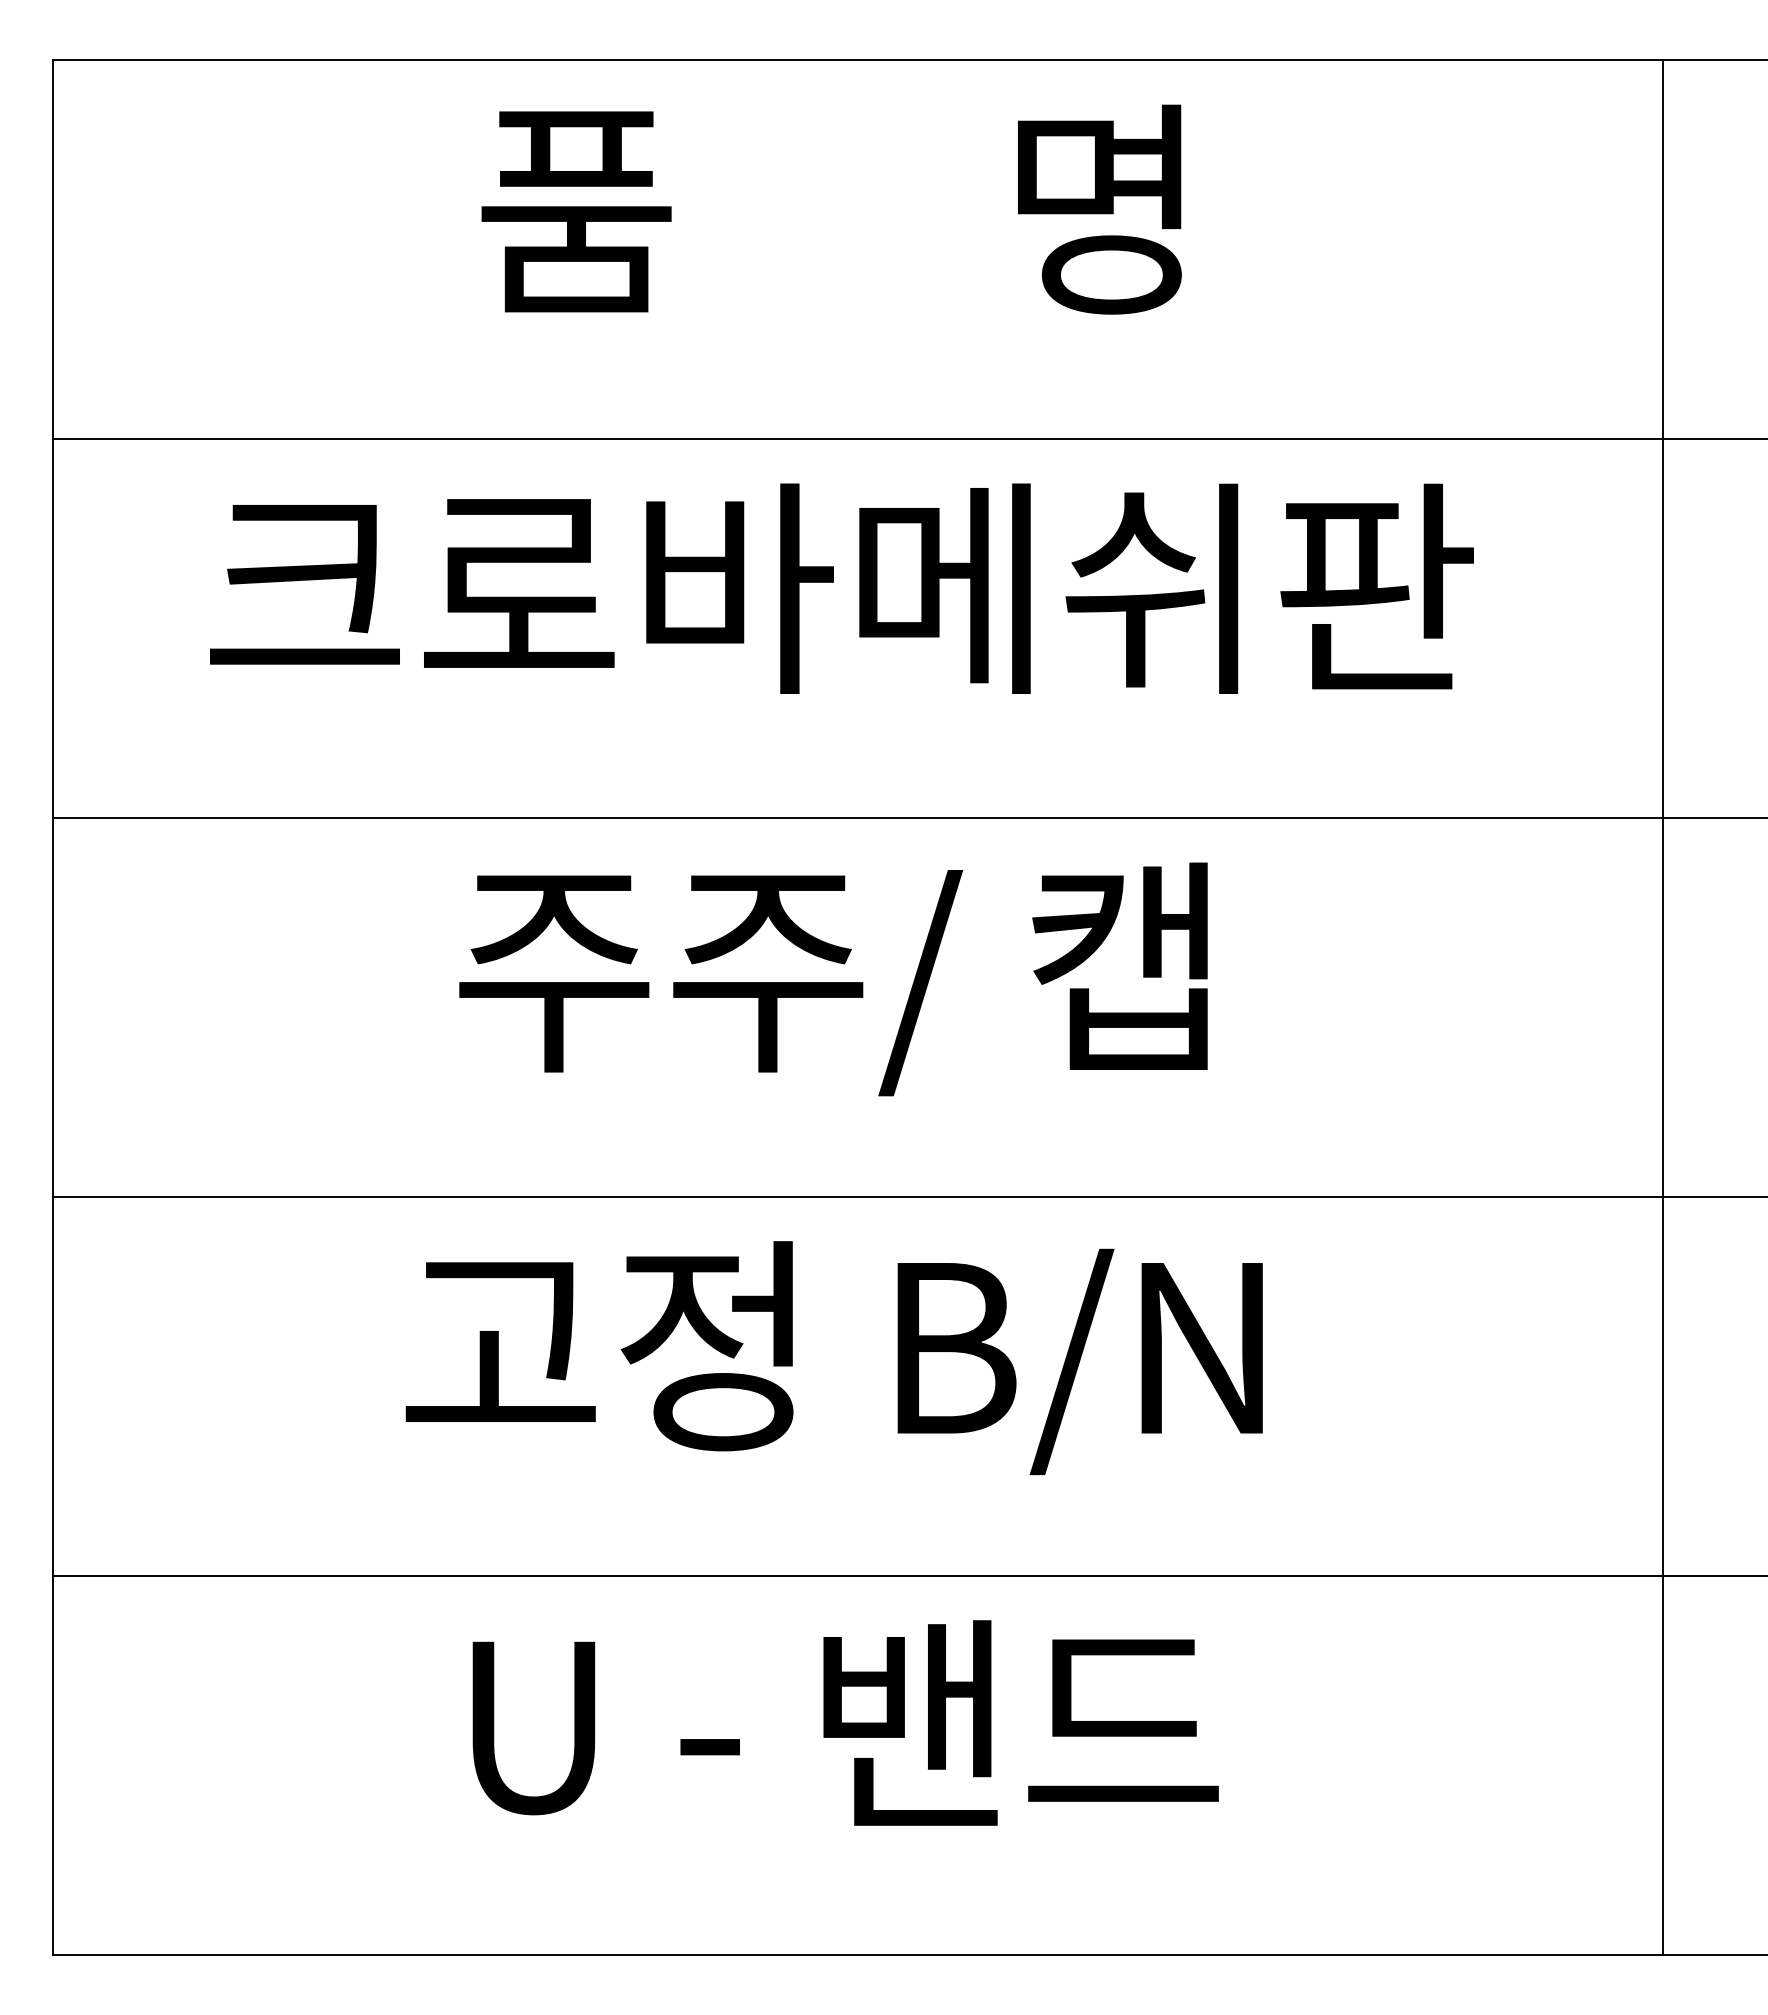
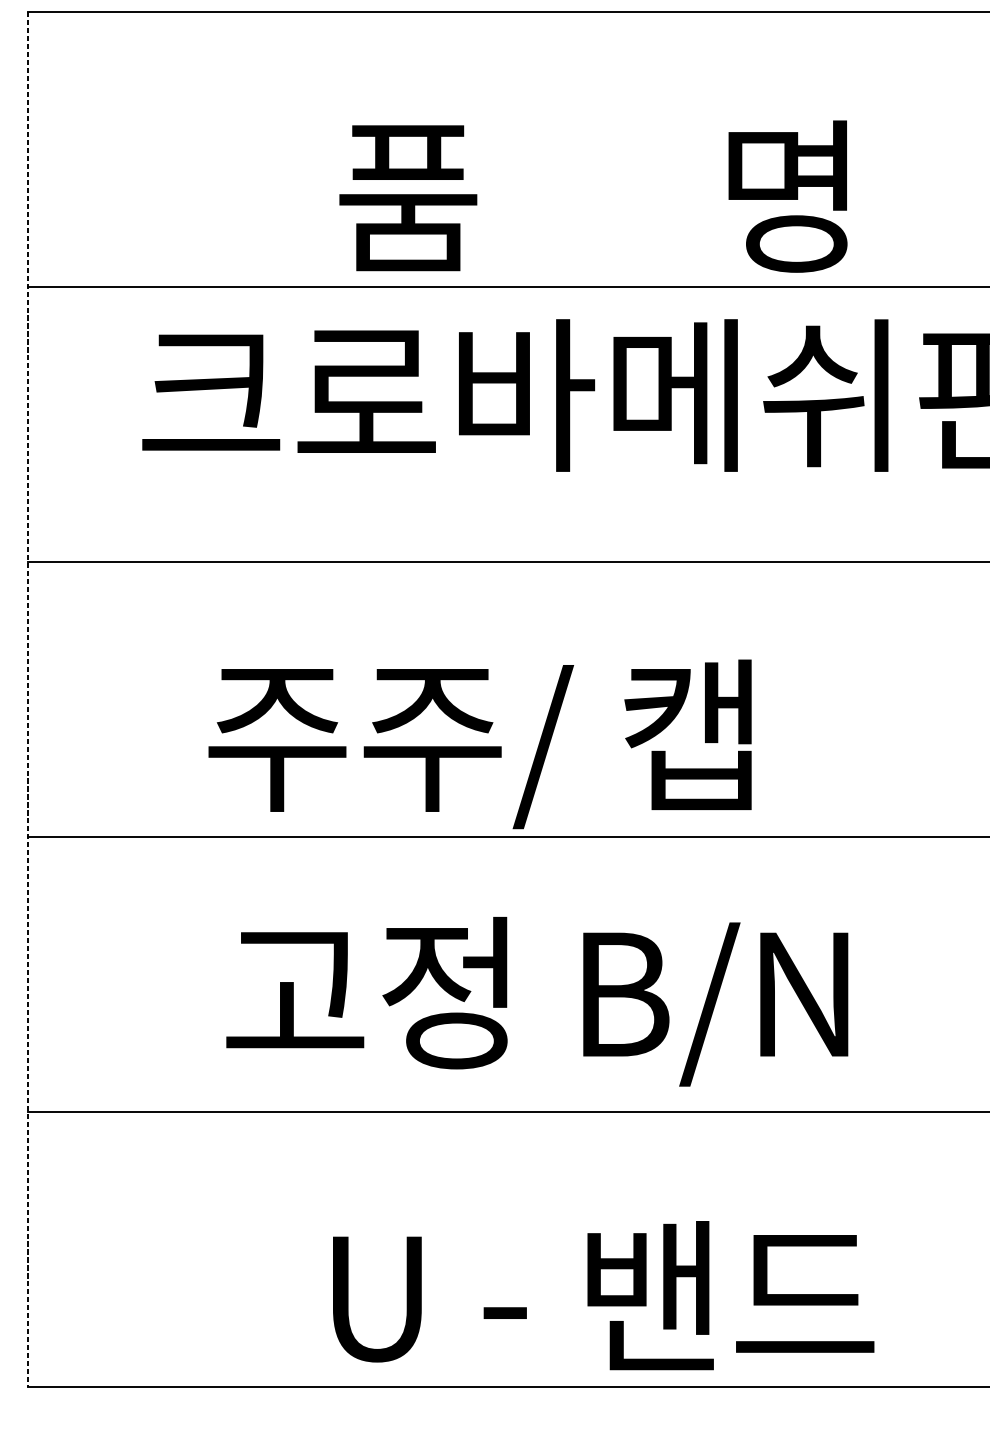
text: (831, 209) -> (593, 196), moved
text: (833, 979) -> (480, 744), moved
line: (52, 1007) -> (27, 699), solid -> dashed
text: (833, 1358) -> (536, 1002), moved
text: (845, 1722) -> (603, 1295), moved

